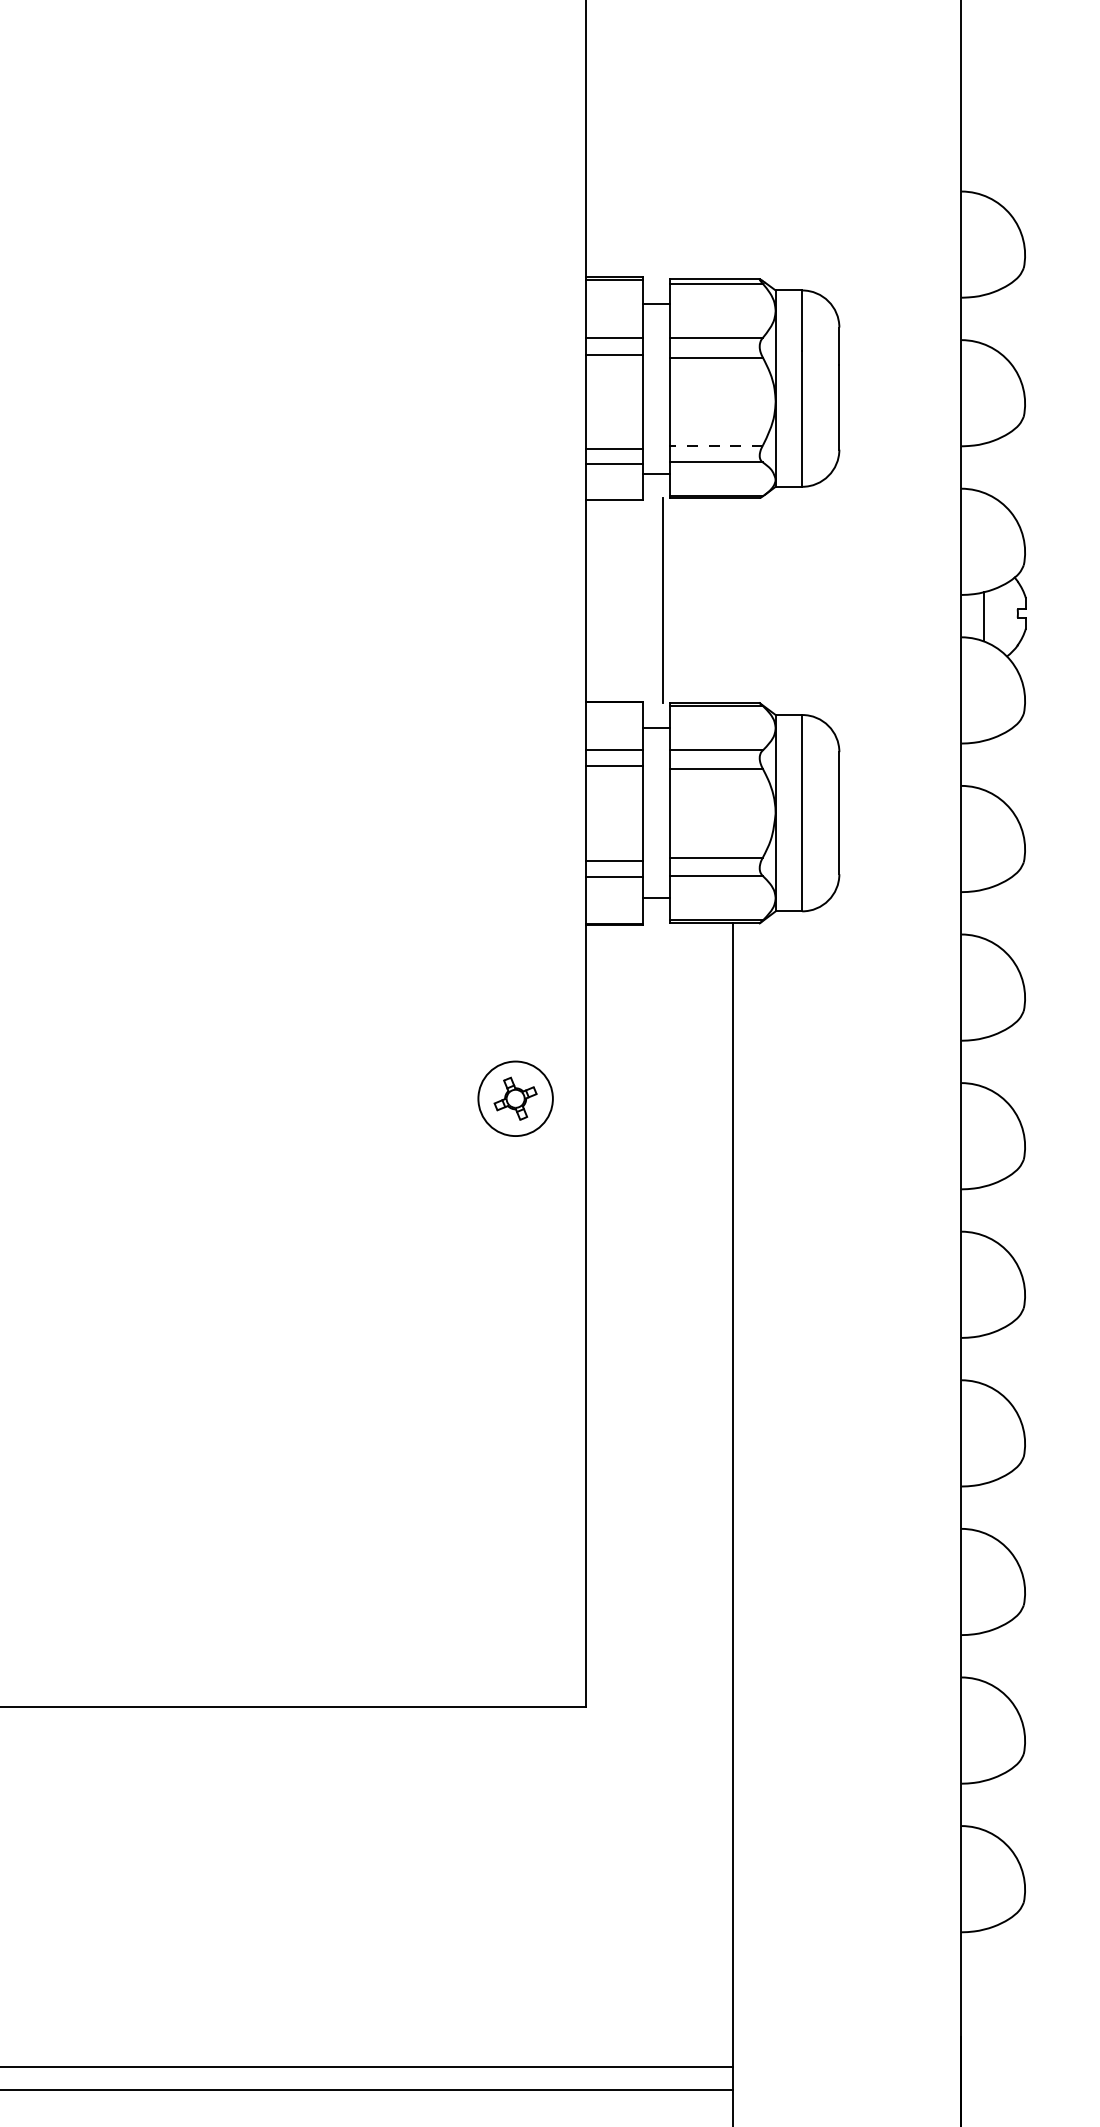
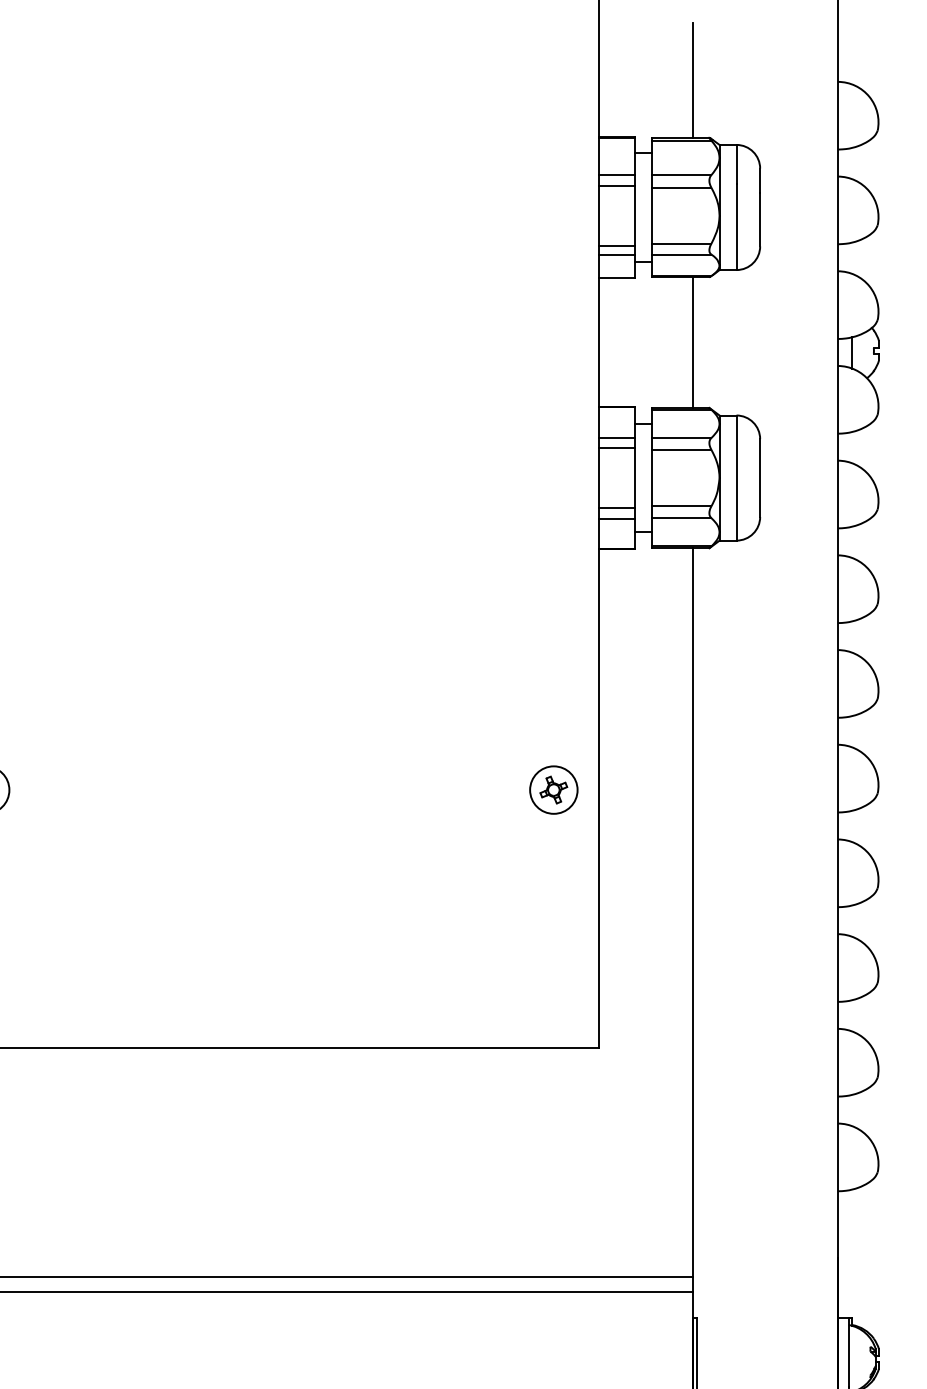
line: (733, 187) -> (692, 79), added
line: (715, 445) -> (681, 243), dashed -> solid
line: (662, 600) -> (692, 342), moved
part: (515, 1097) -> (553, 789), moved

